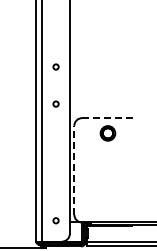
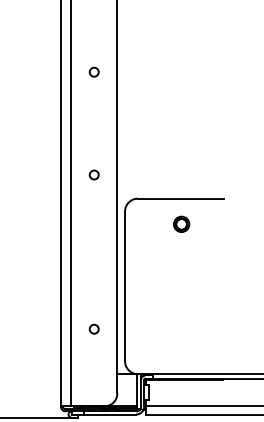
circle: (55, 66) -> (93, 71), moved
line: (107, 118) -> (180, 199), dashed -> solid
part: (107, 133) -> (180, 224), size x0.62
line: (74, 170) -> (125, 286), dashed -> solid
circle: (55, 220) -> (93, 328), moved

